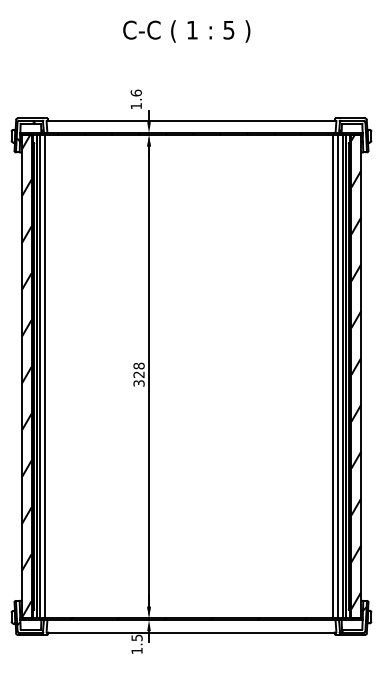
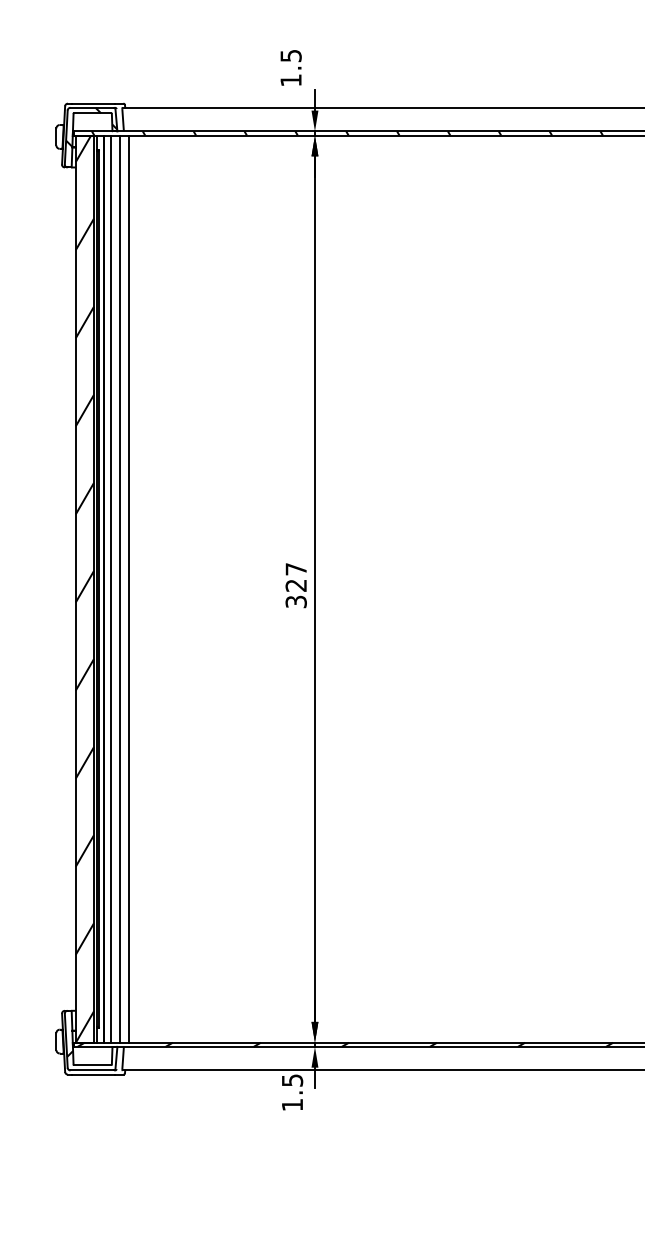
text: (135, 92) -> (289, 54), 1.6 -> 1.5
text: (138, 365) -> (295, 568), 328 -> 327
line: (50, 376) -> (129, 588), added

